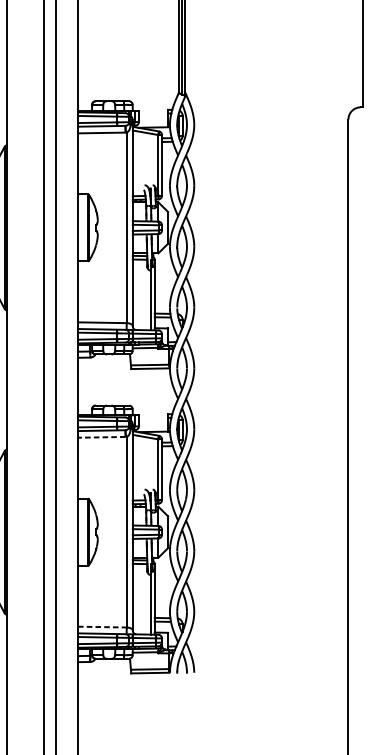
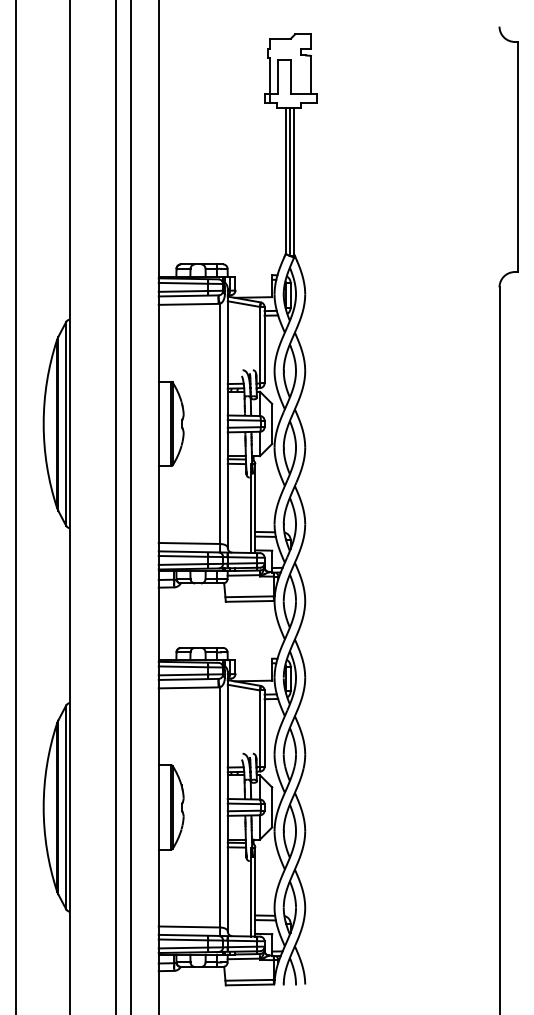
line: (101, 437) -> (188, 687), dashed -> solid
line: (102, 626) -> (189, 926), dashed -> solid

